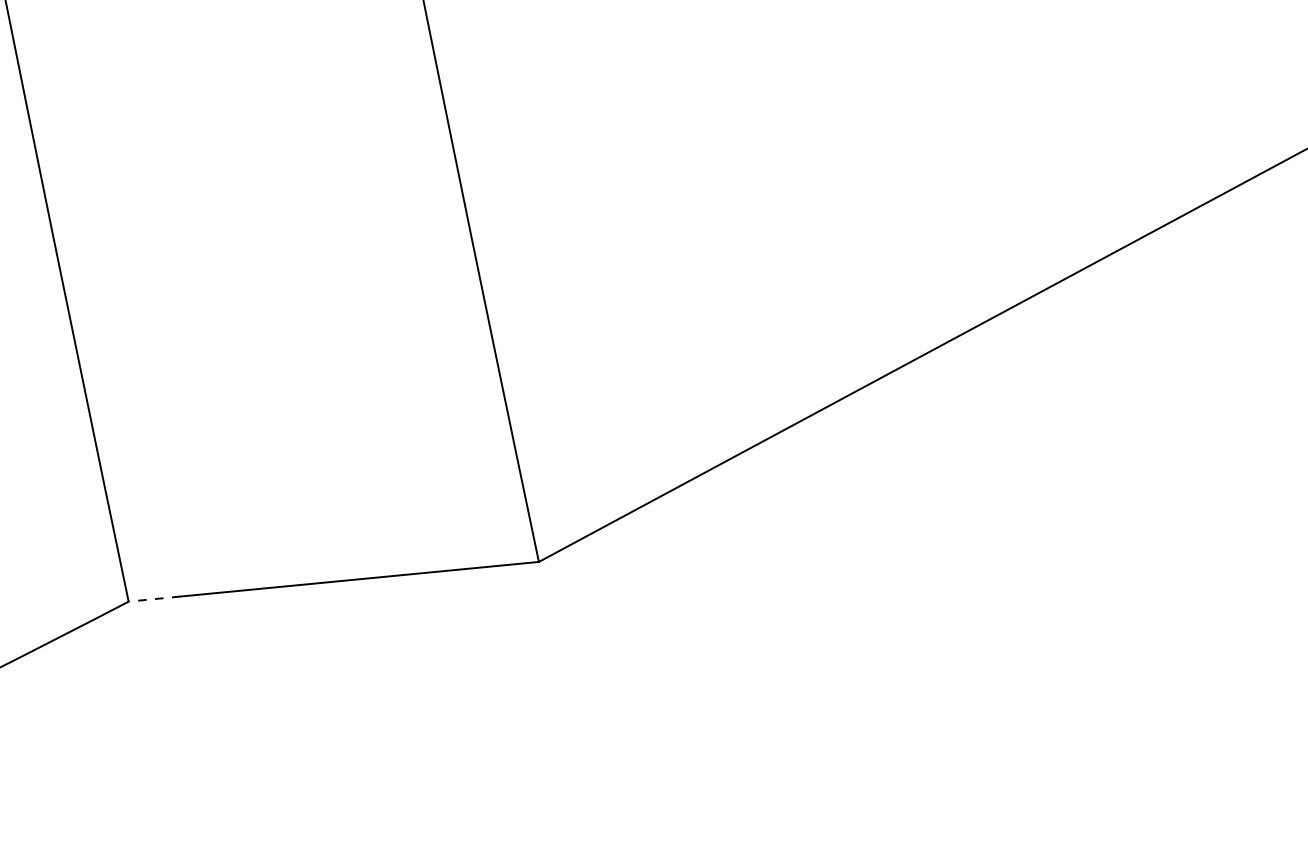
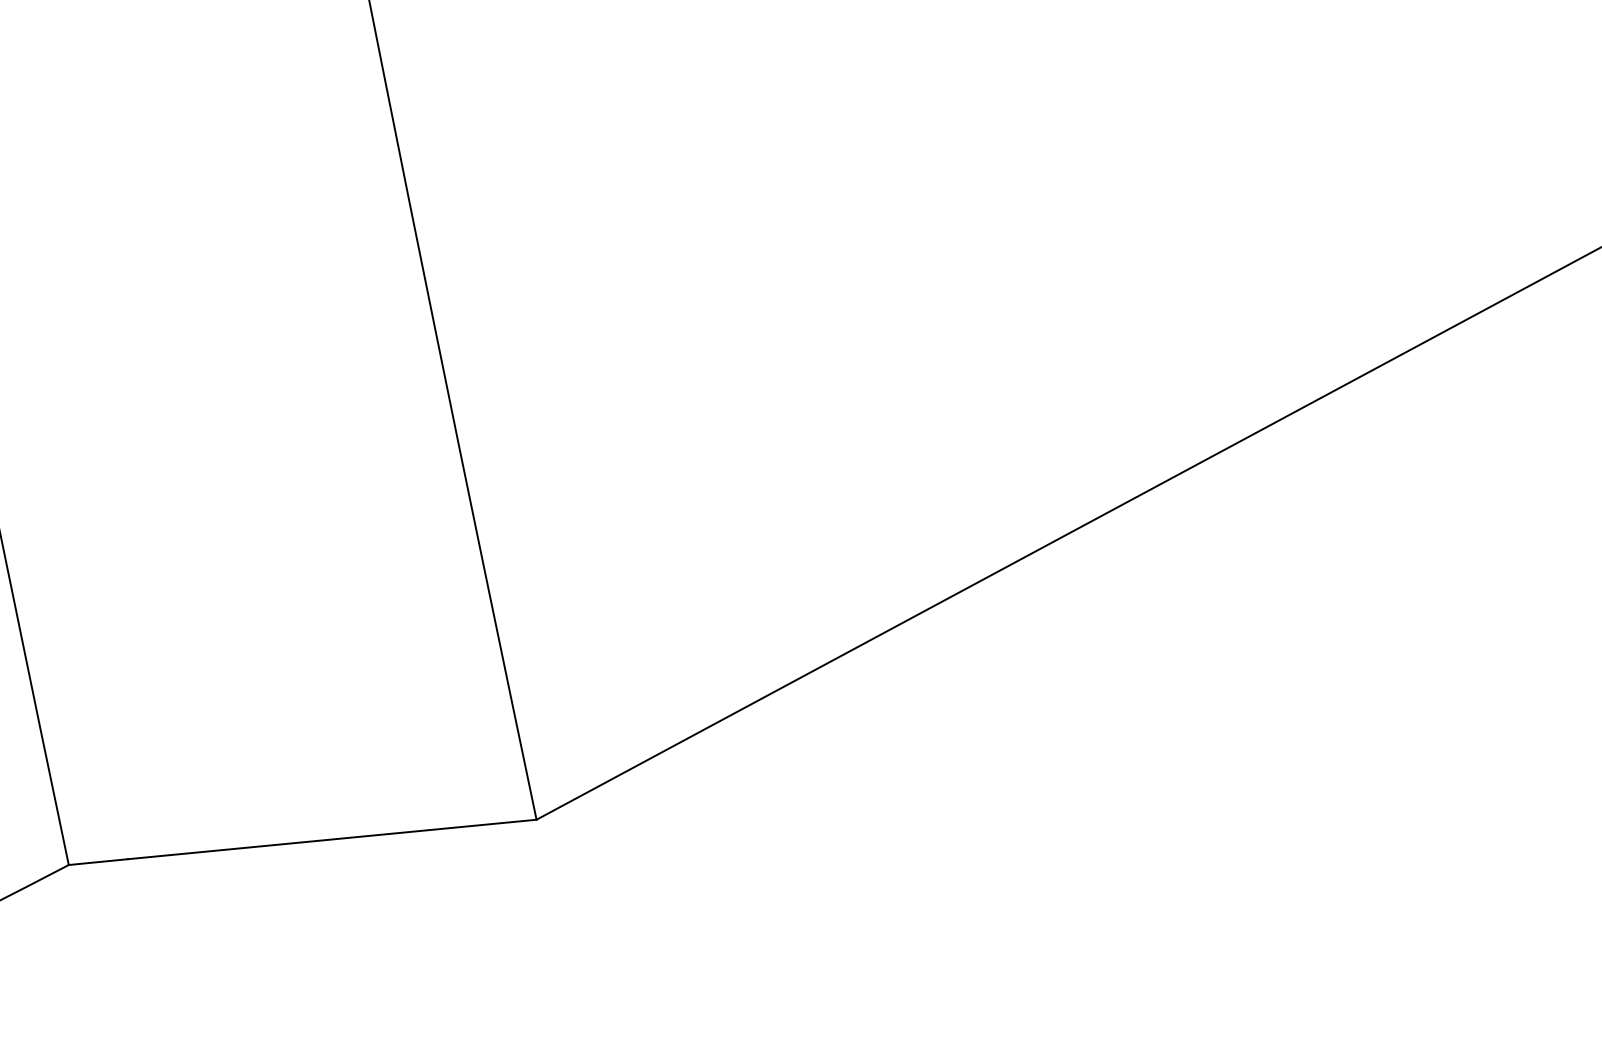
line: (154, 599) -> (98, 862), dashed -> solid

